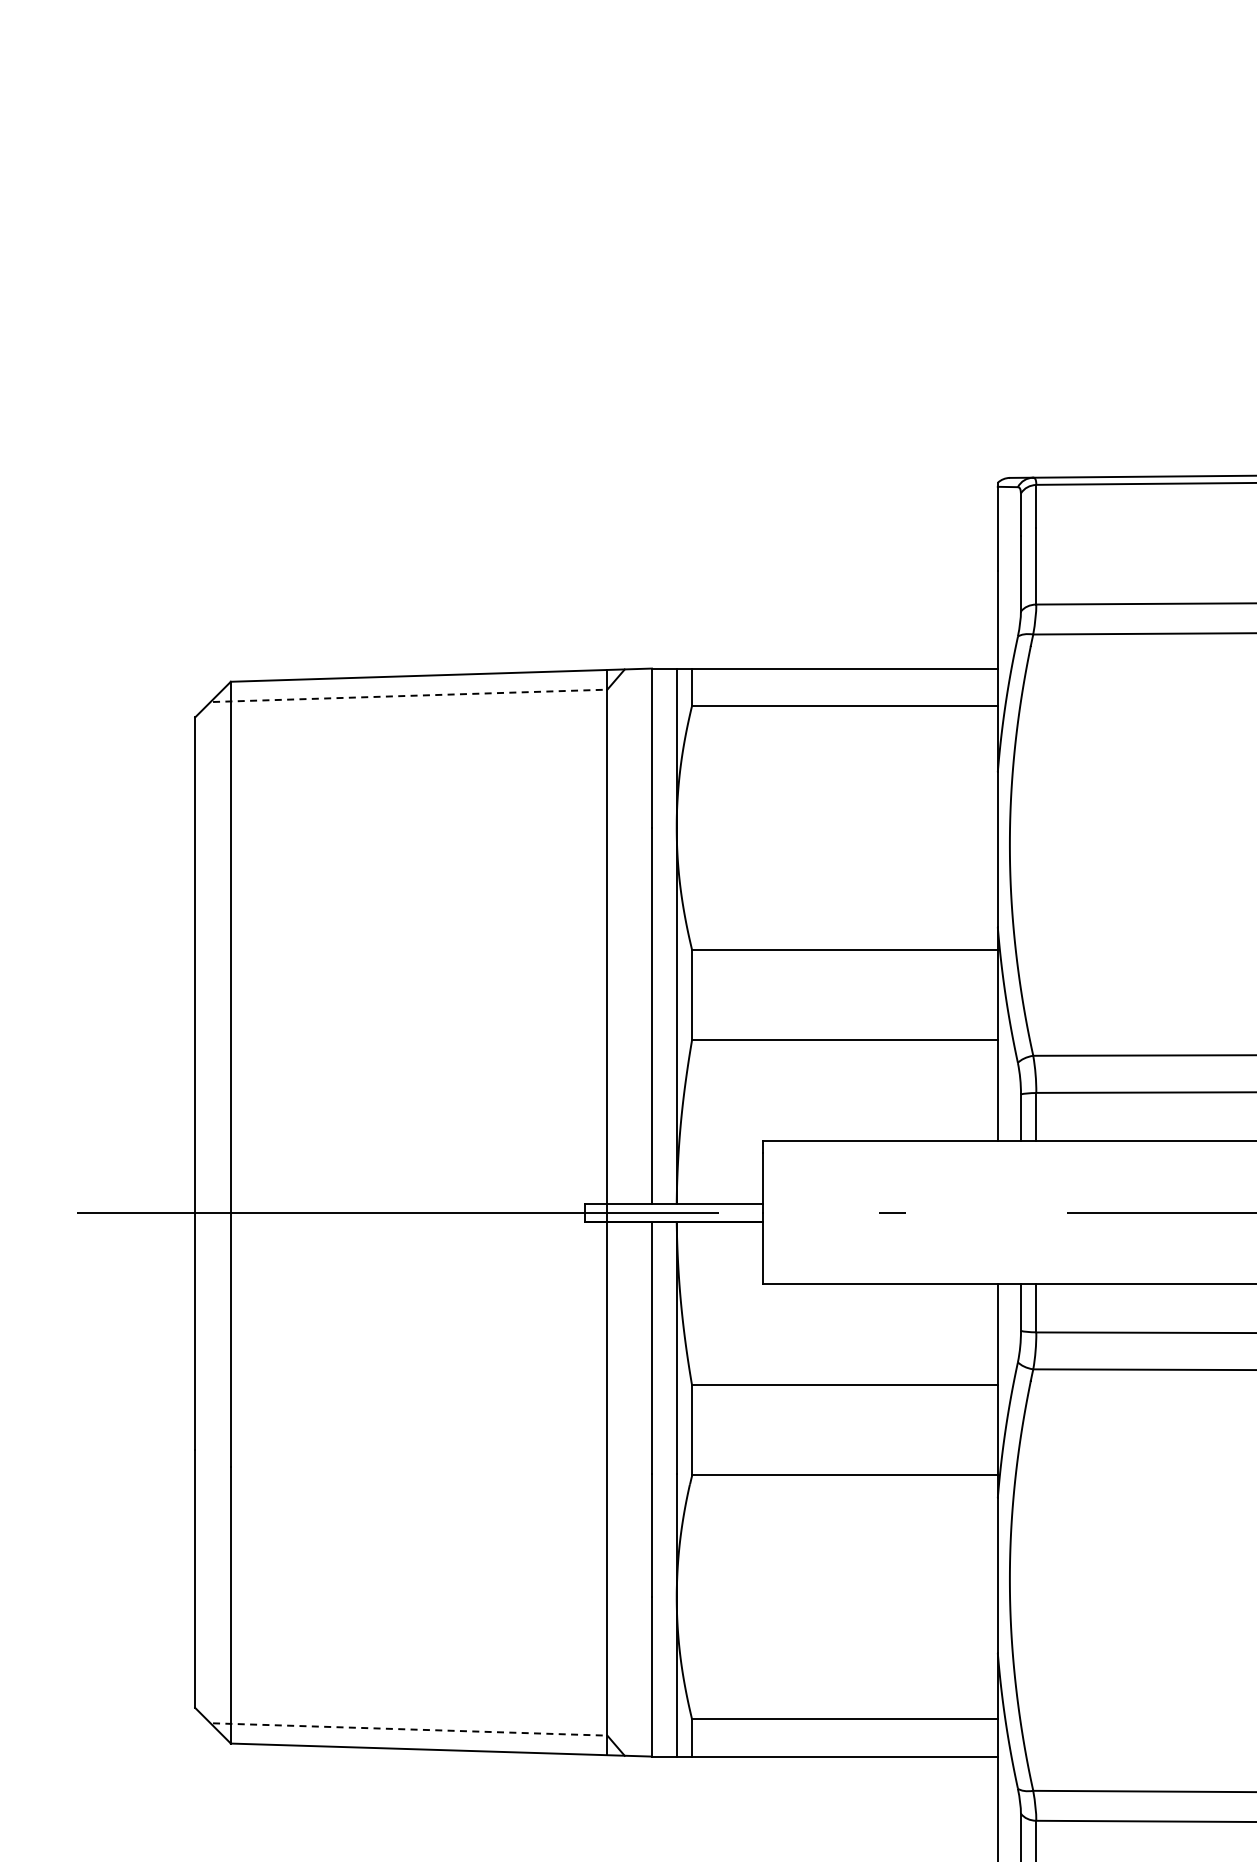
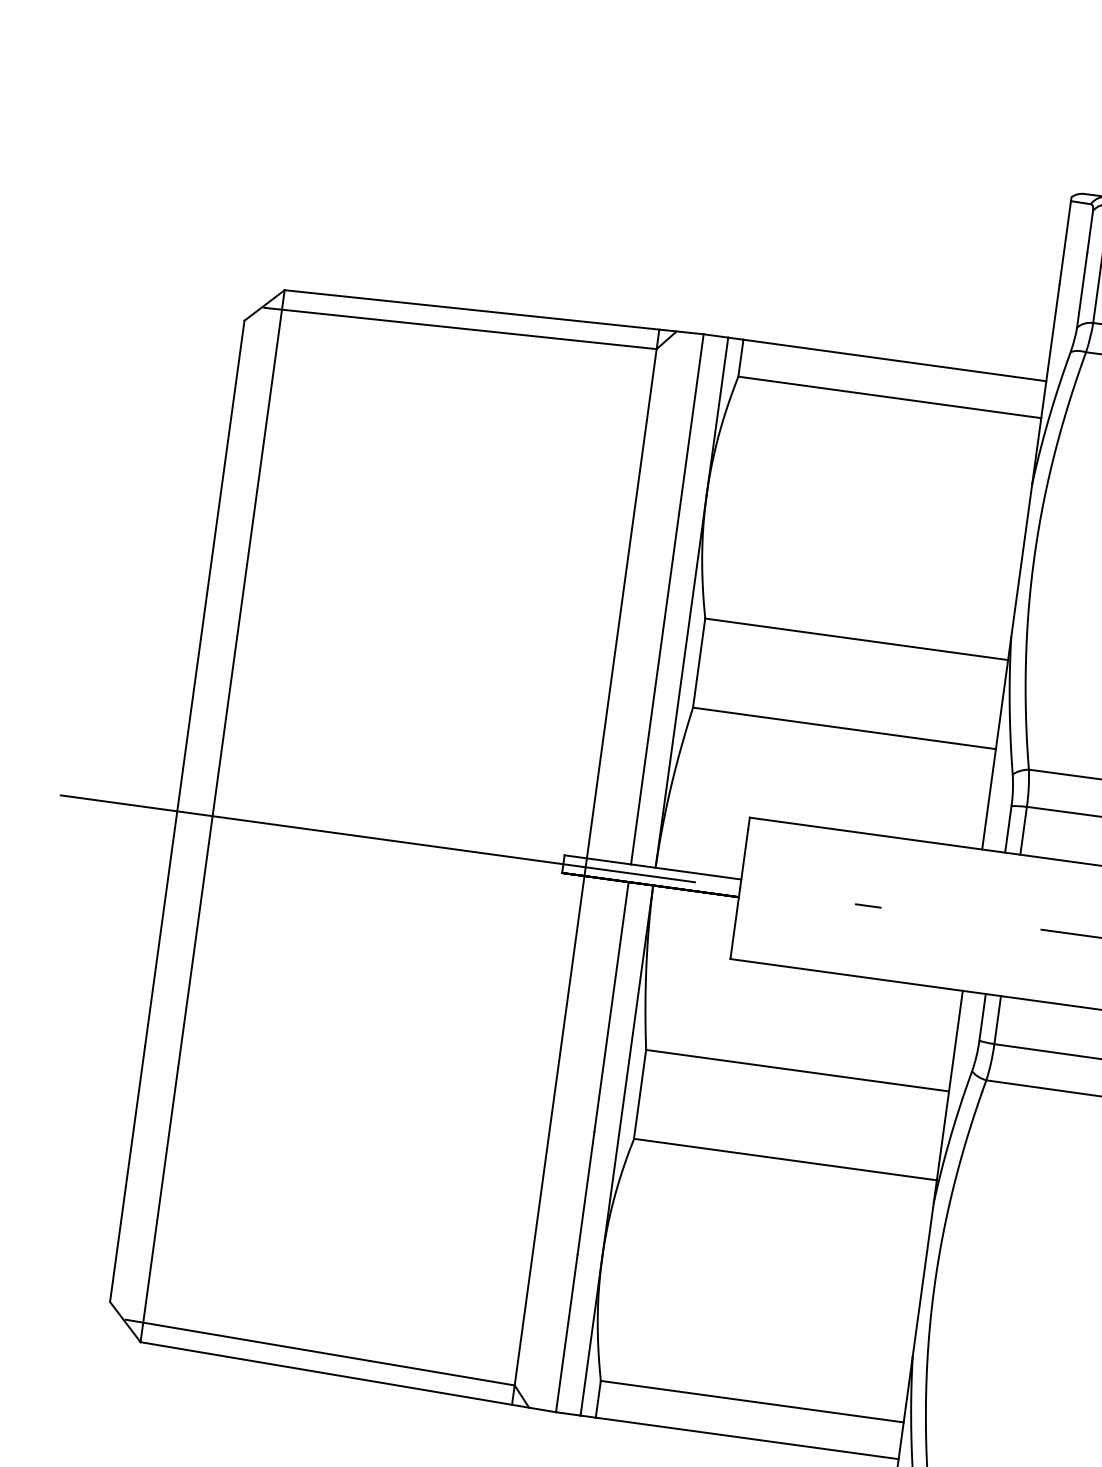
line: (410, 695) -> (460, 328), dashed -> solid
line: (410, 1729) -> (320, 1352), dashed -> solid

